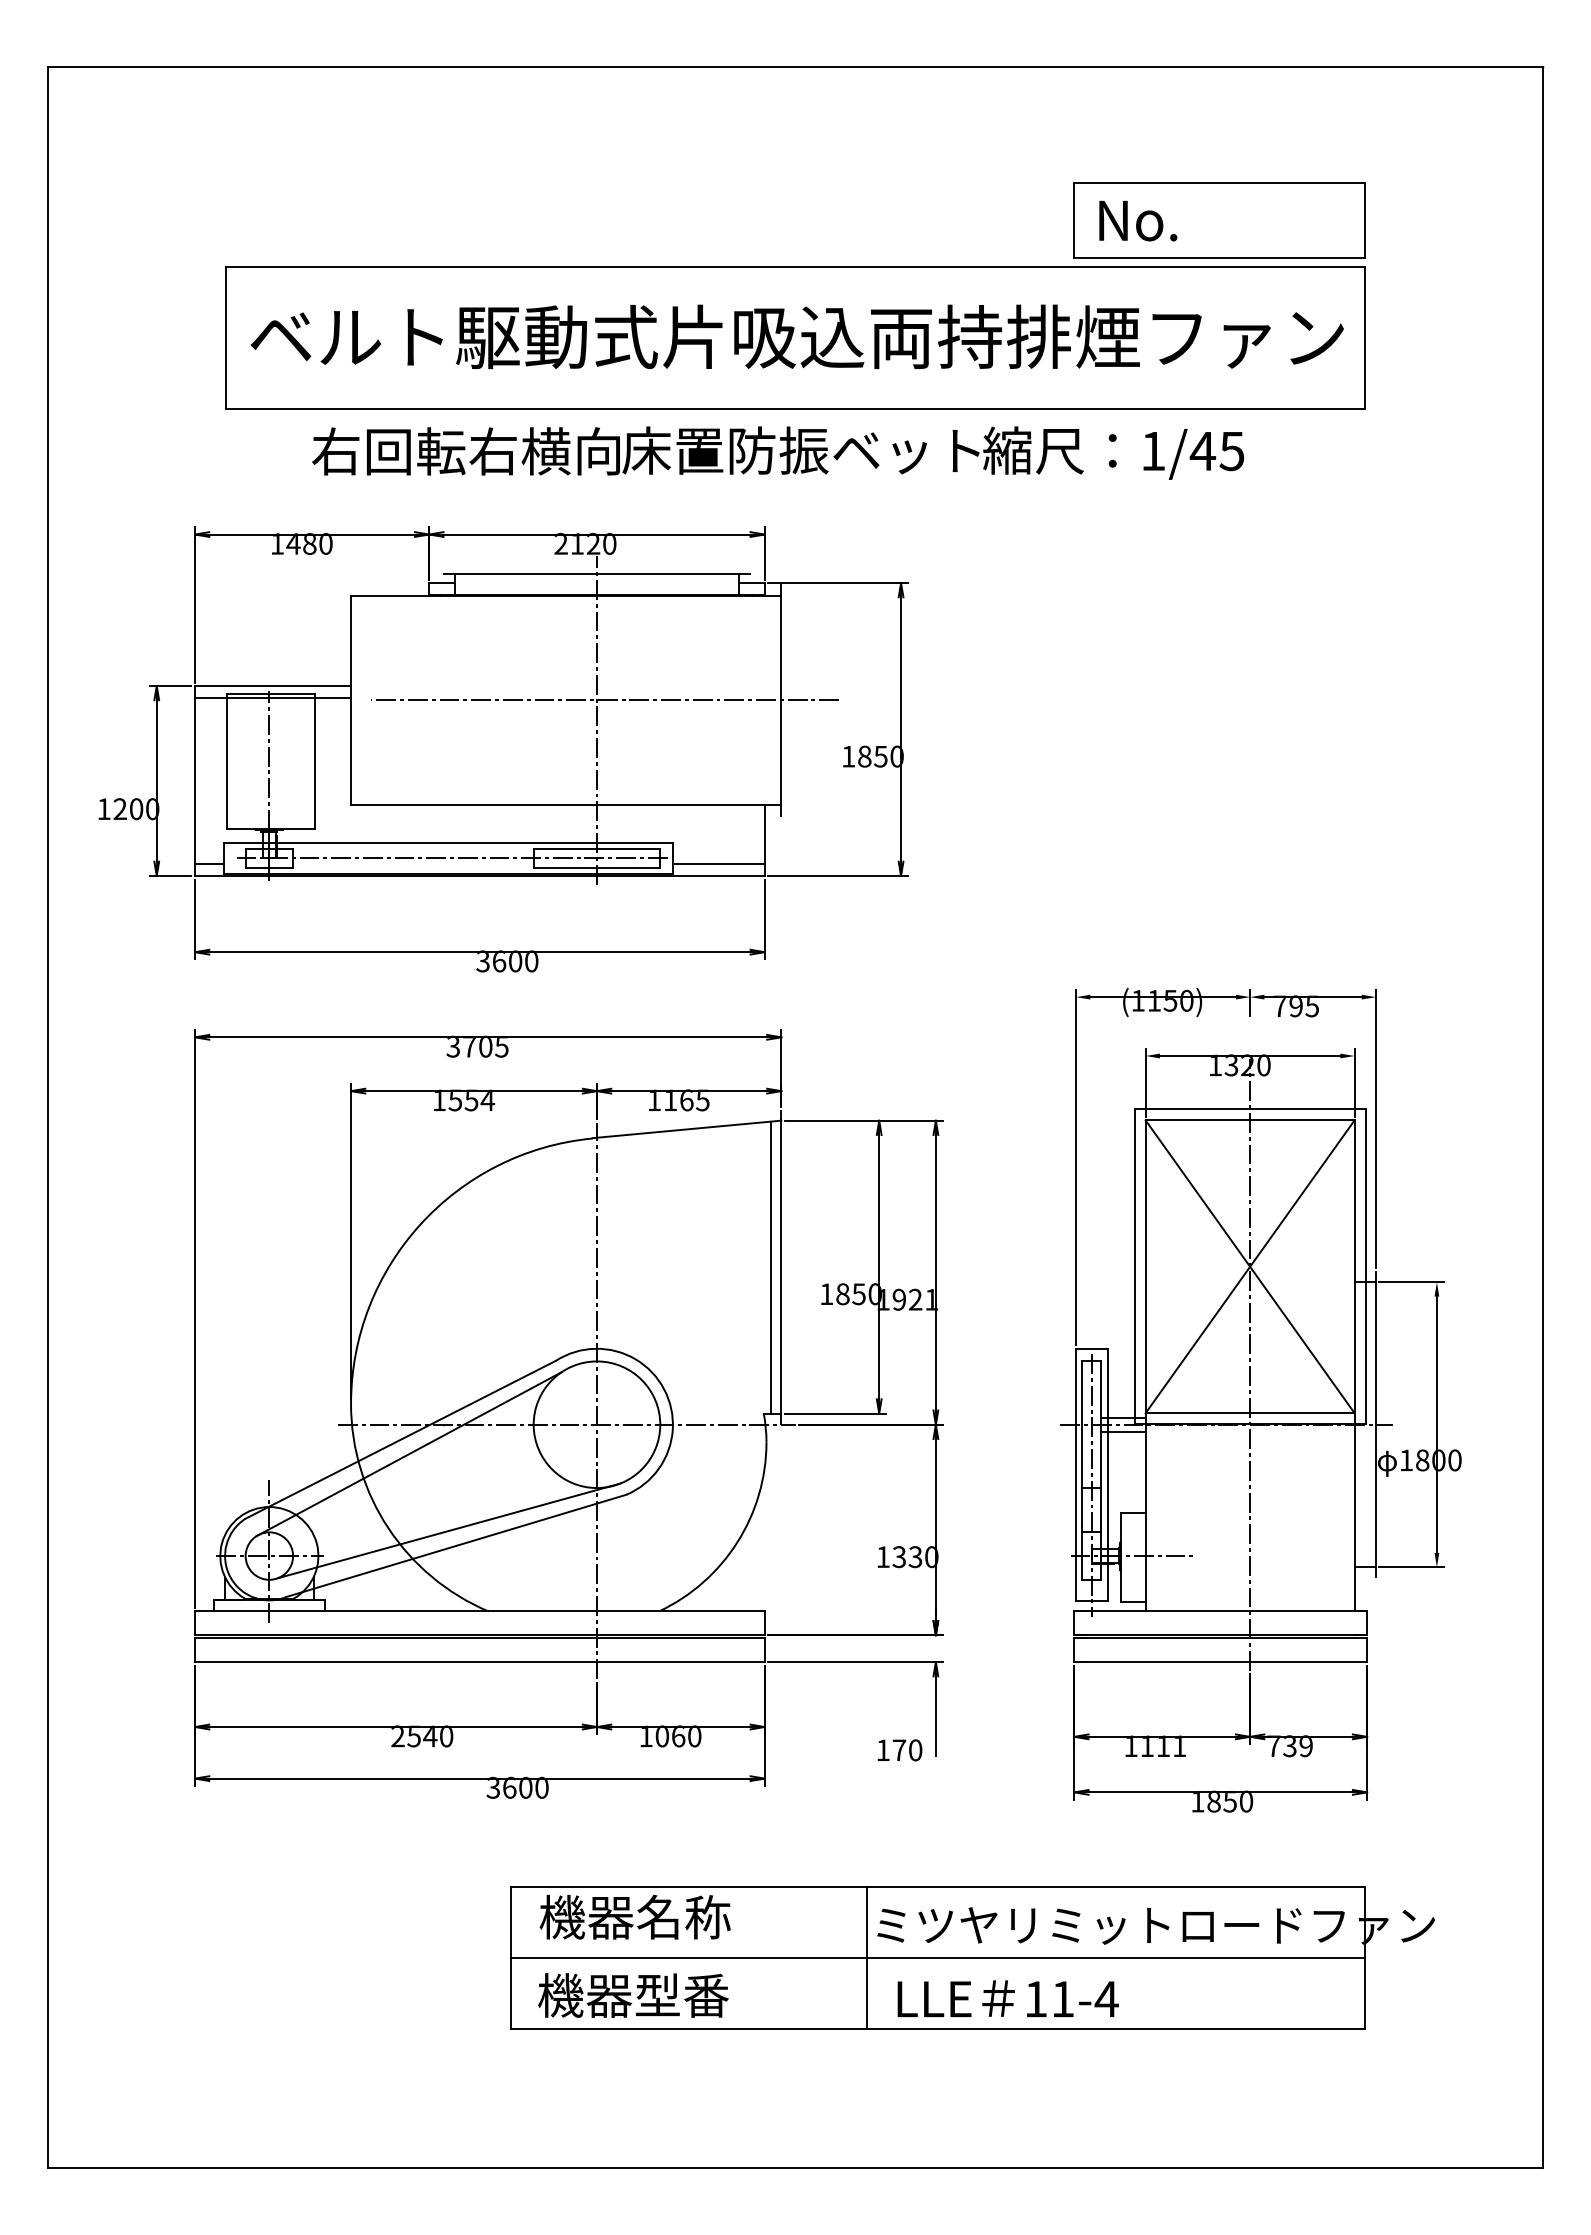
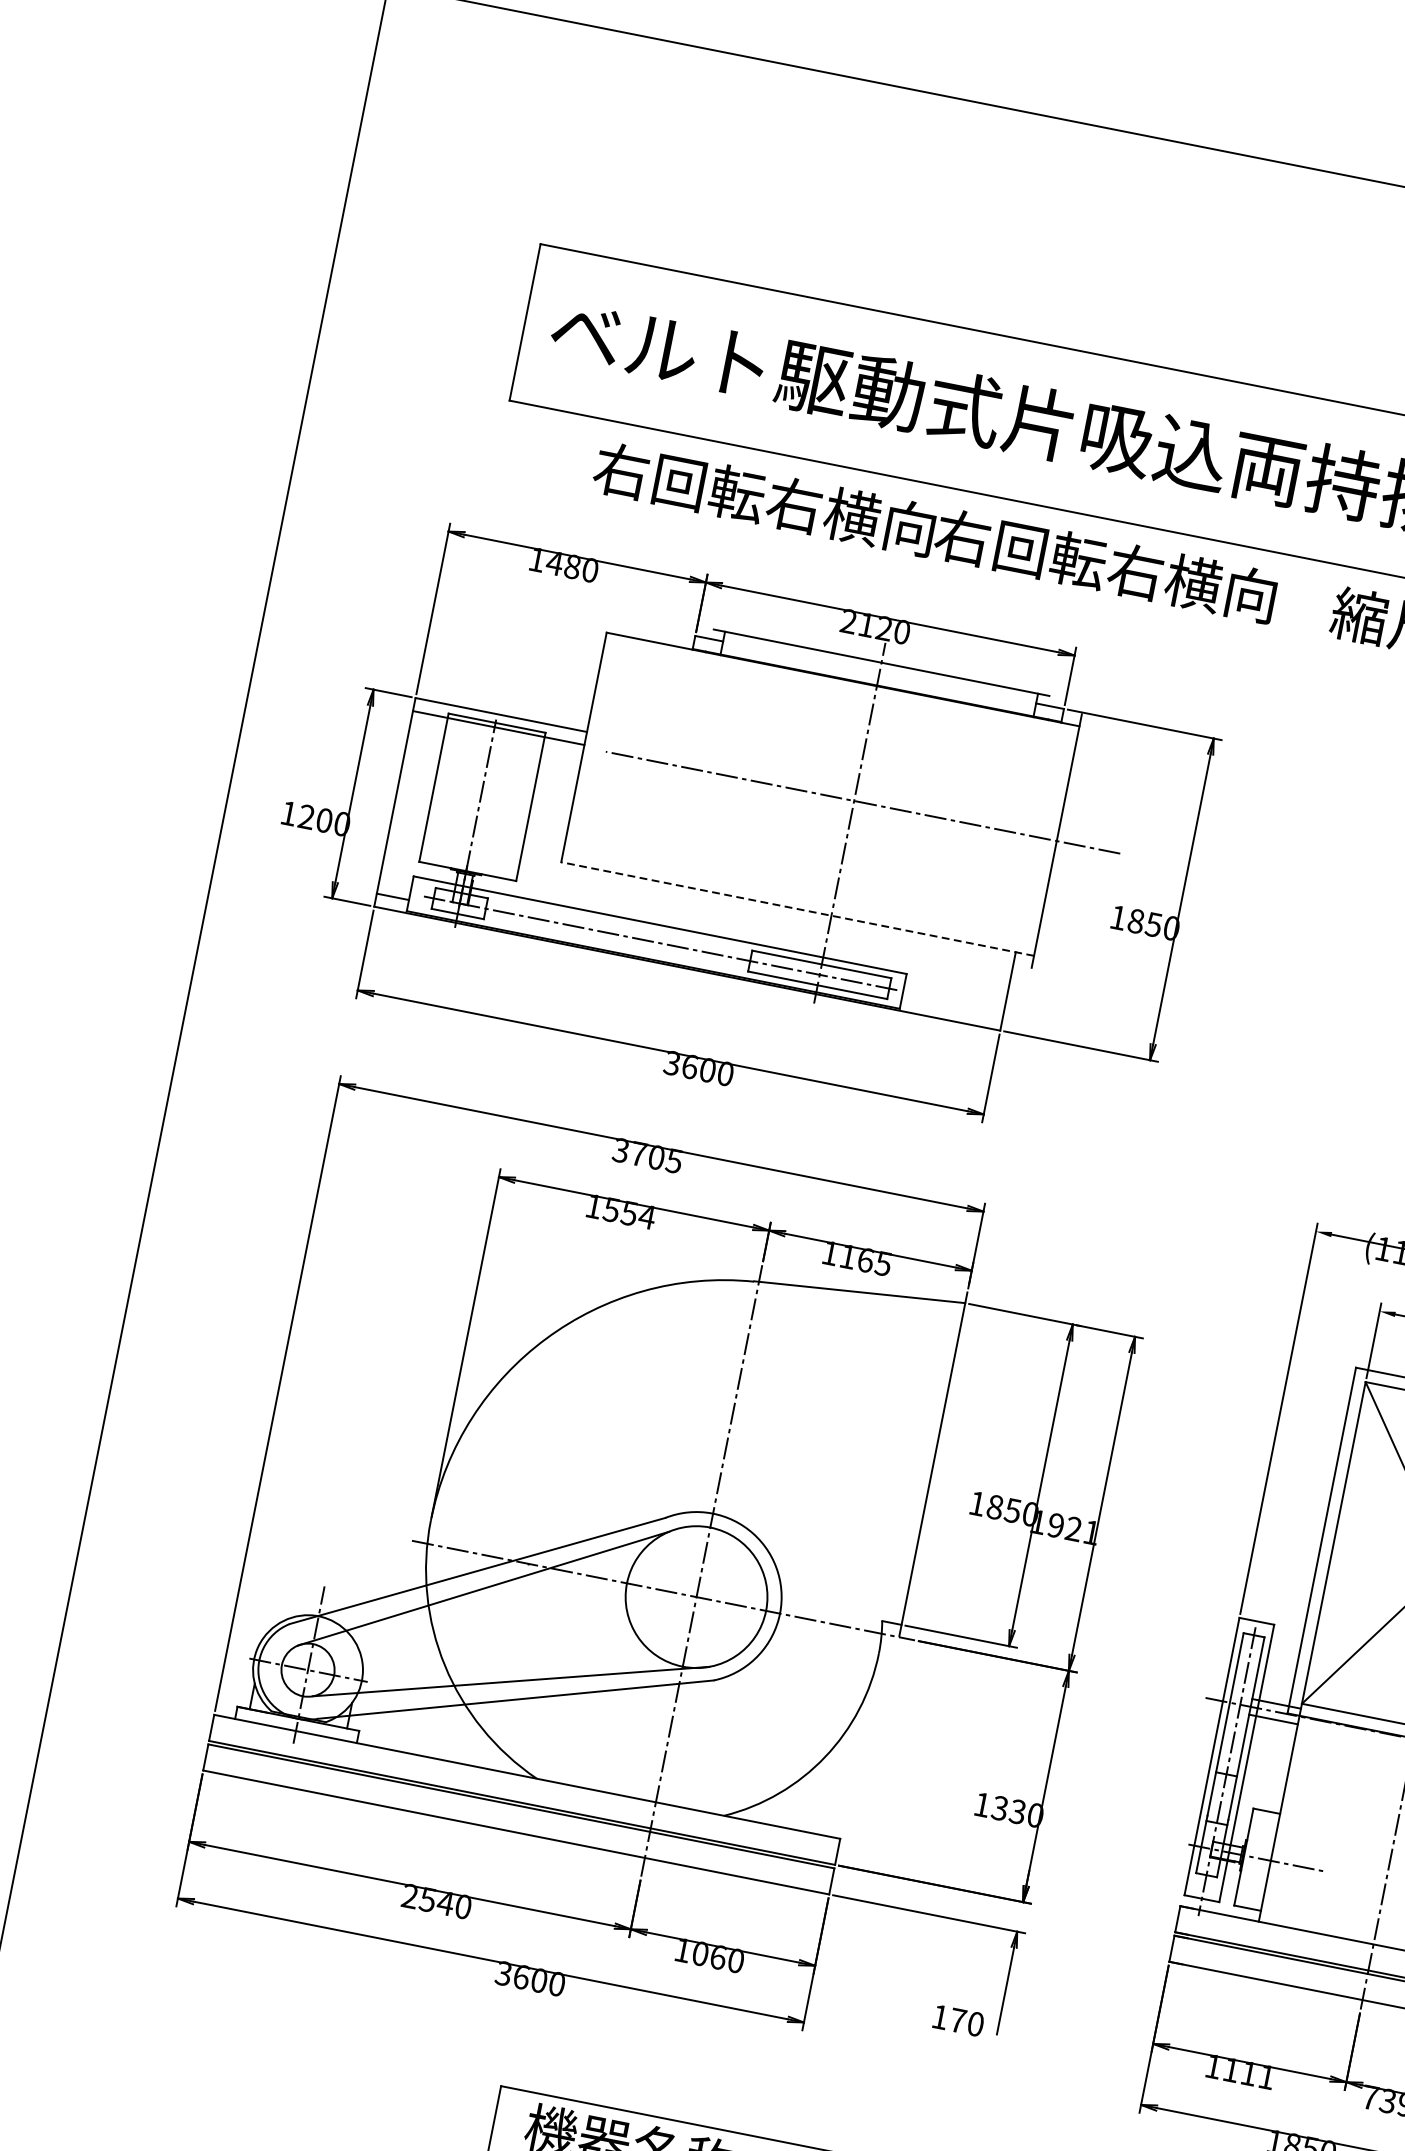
text: (800, 450) -> (1132, 570), 床置防振ベット -> 右回転右横向
line: (565, 804) -> (796, 908), solid -> dashed
line: (718, 864) -> (951, 1007), removed
line: (771, 1267) -> (922, 1462), removed

